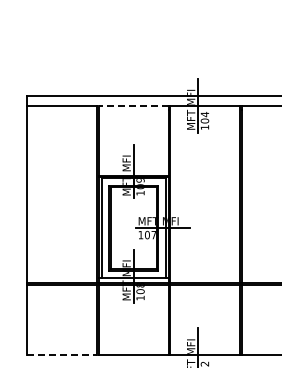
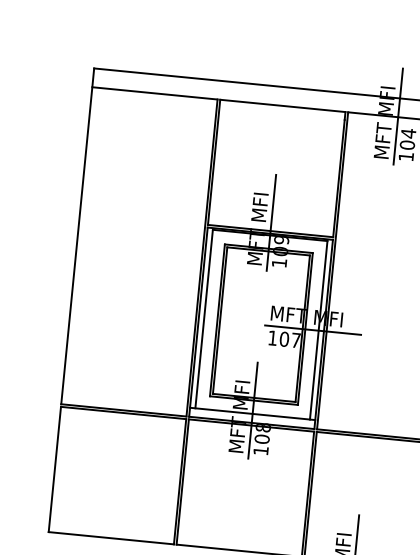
line: (133, 106) -> (282, 106), dashed -> solid
line: (62, 354) -> (111, 538), dashed -> solid

